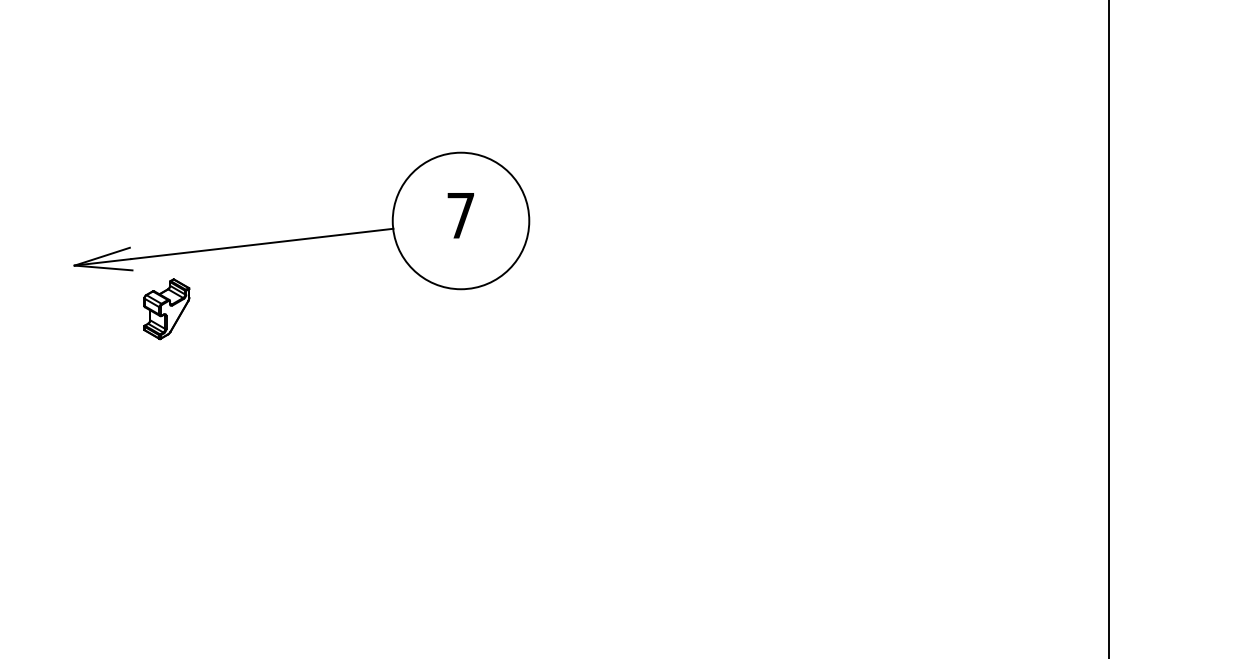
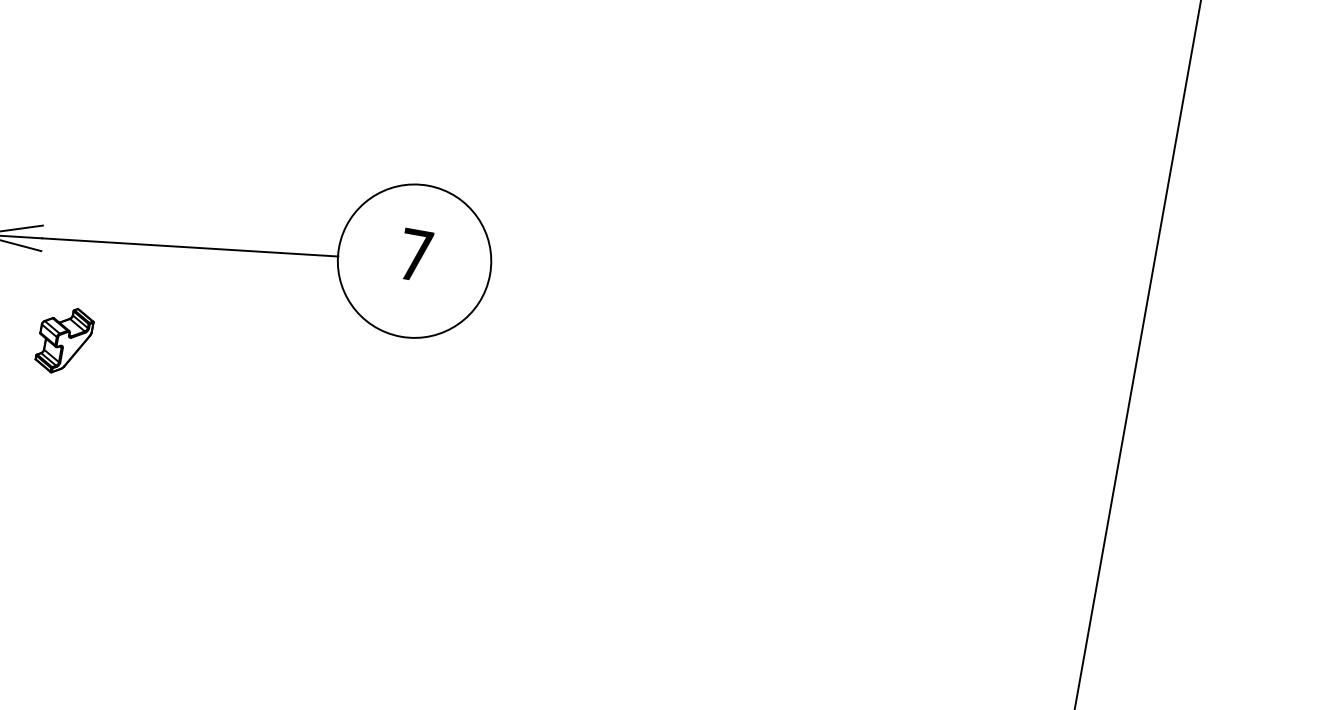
part: (166, 309) -> (64, 340), moved

